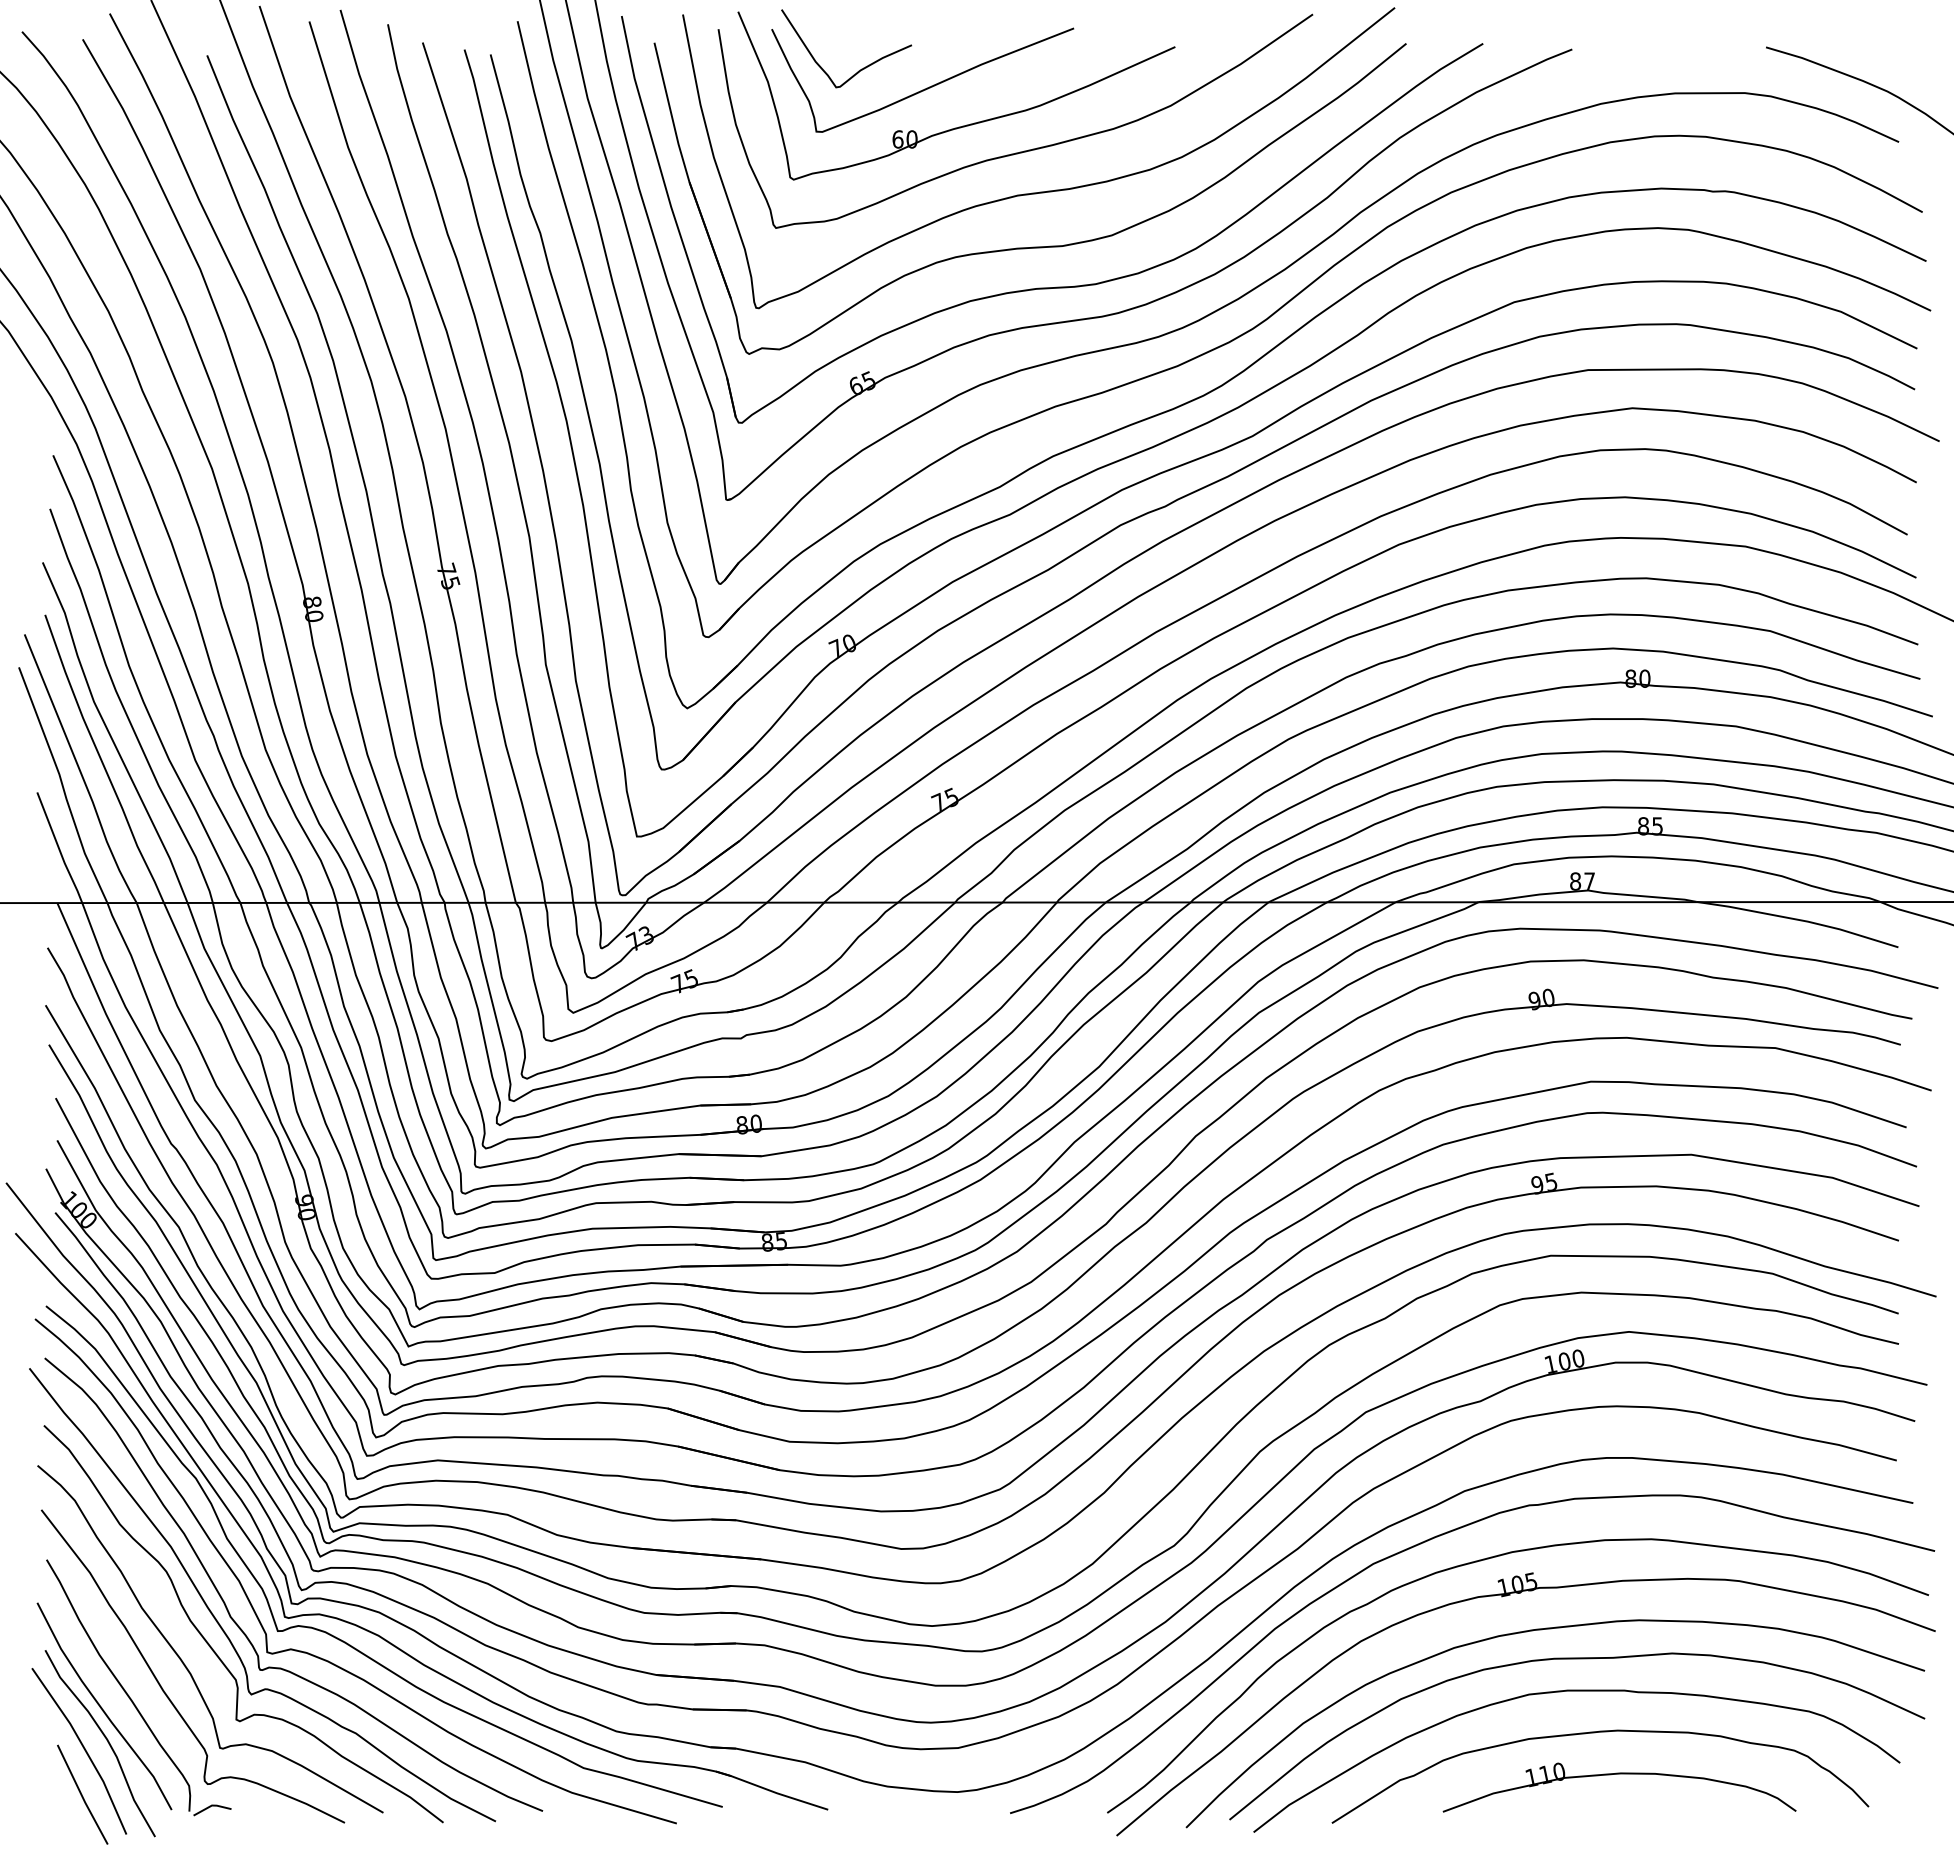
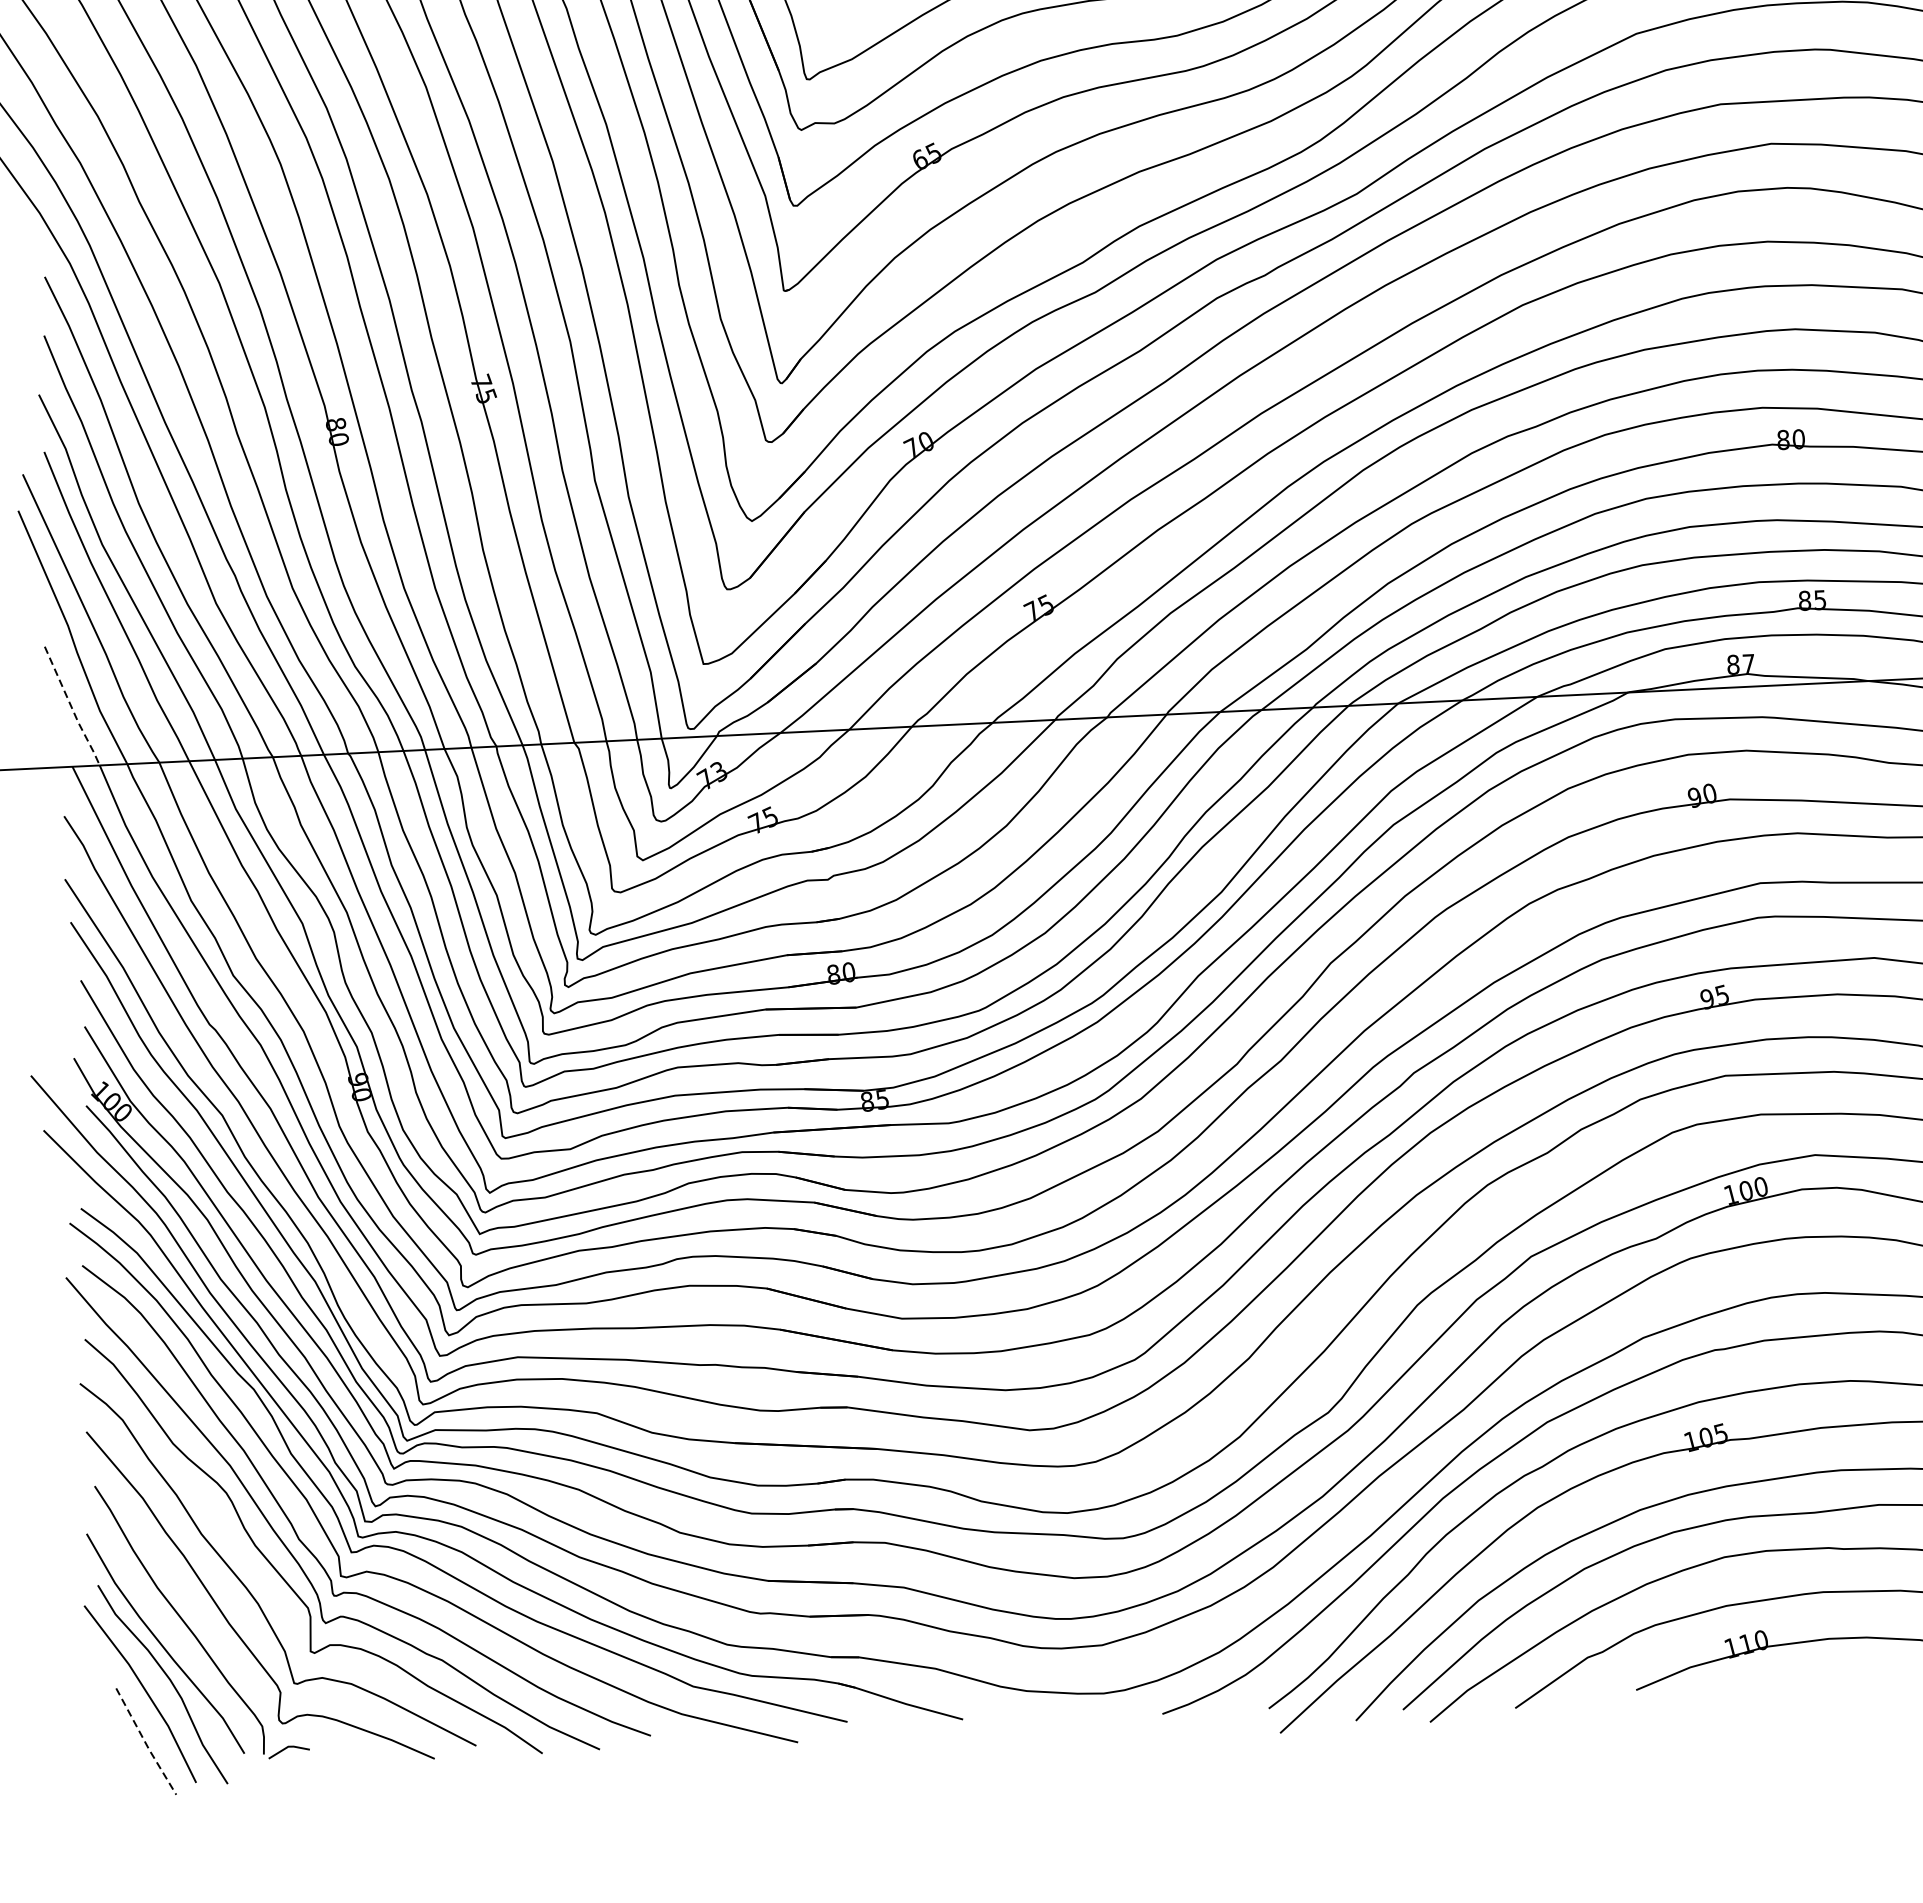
line: (59, 849) -> (72, 708), solid -> dashed
line: (81, 1795) -> (144, 1742), solid -> dashed

